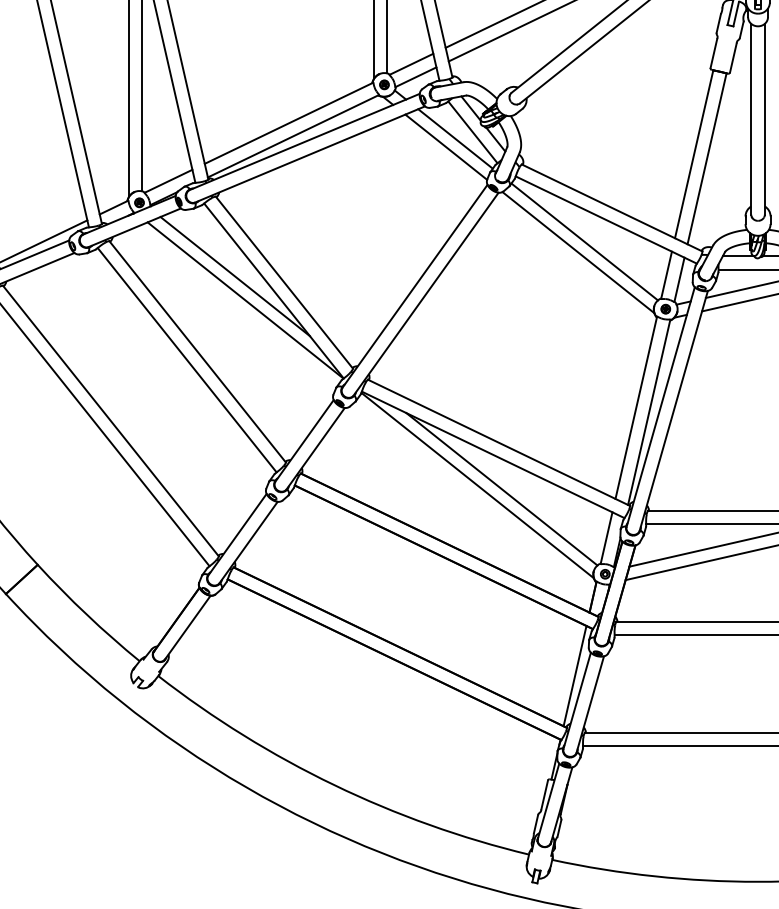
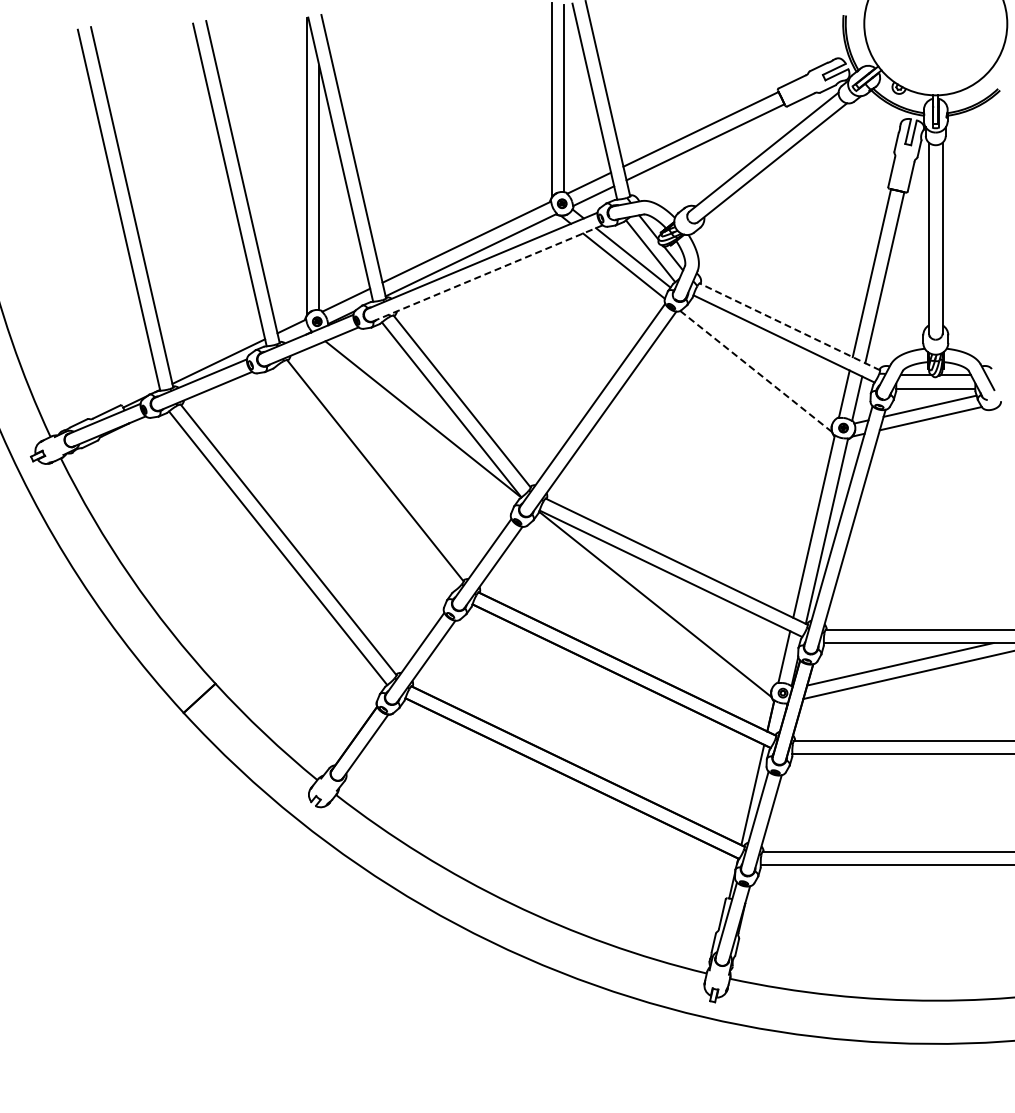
line: (309, 154) -> (487, 273), solid -> dashed
line: (611, 207) -> (789, 326), solid -> dashed
line: (584, 241) -> (762, 360), removed
line: (578, 252) -> (756, 371), solid -> dashed
line: (234, 276) -> (412, 395), removed
line: (186, 359) -> (364, 478), removed
line: (501, 488) -> (679, 607), removed

